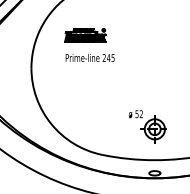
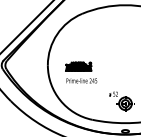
part: (89, 44) -> (81, 72), moved

